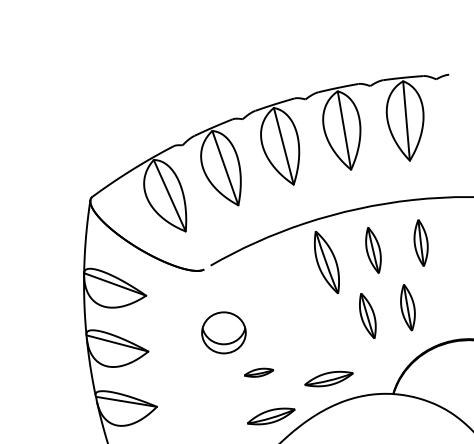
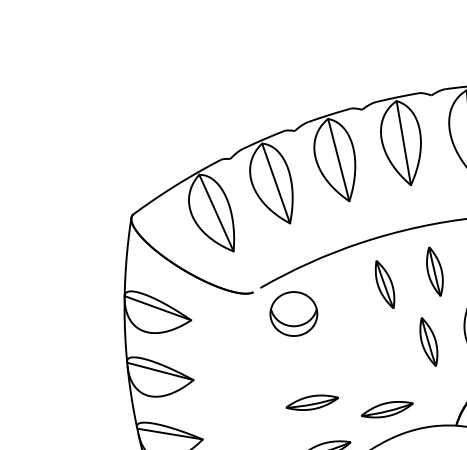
part: (326, 262) -> (384, 284), size x0.71
part: (223, 332) -> (293, 313), moved
part: (258, 372) -> (311, 402), size x1.67

